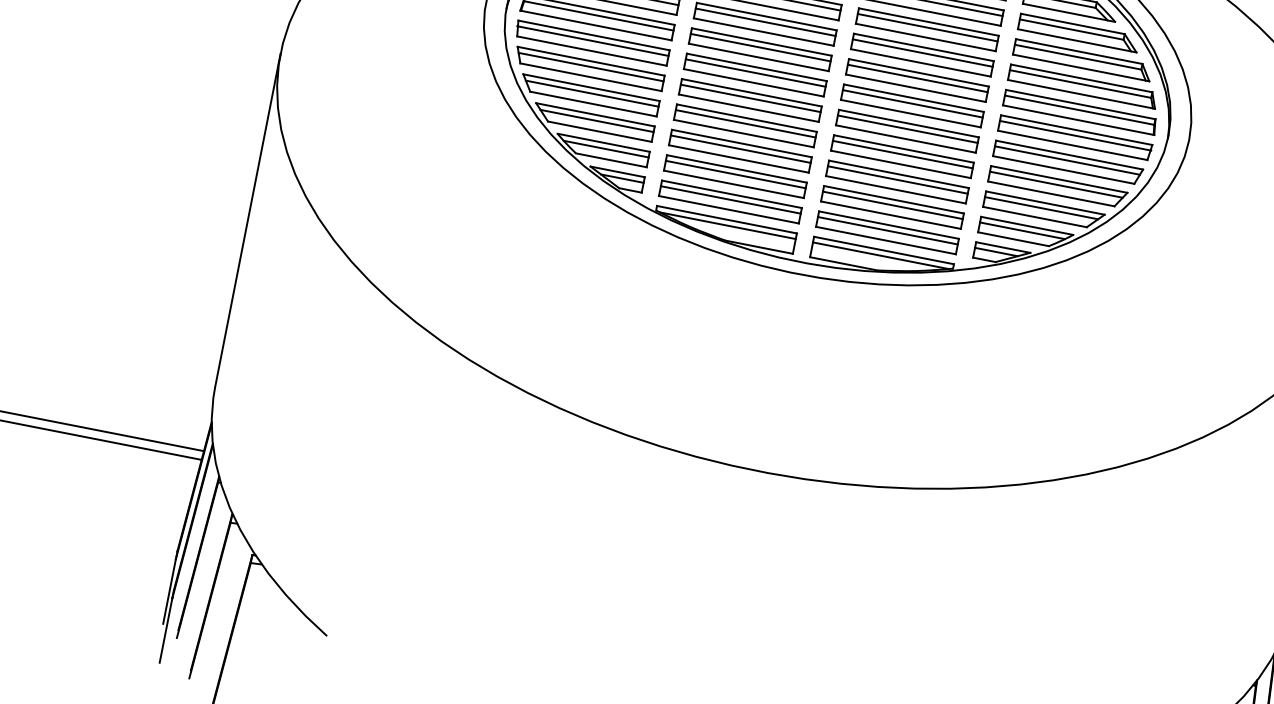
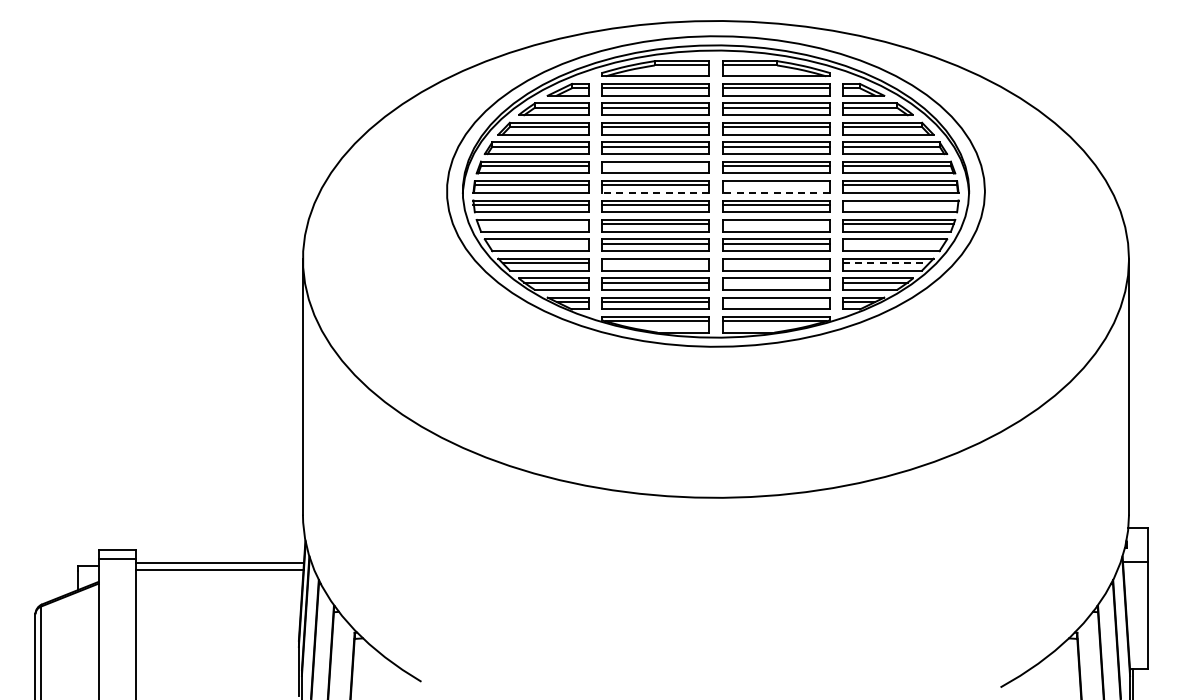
line: (765, 21) -> (655, 165), removed
line: (758, 56) -> (655, 192), solid -> dashed
line: (590, 67) -> (533, 224), removed
line: (916, 78) -> (775, 185), removed
line: (916, 87) -> (776, 192), solid -> dashed
line: (592, 93) -> (538, 243), removed
line: (906, 129) -> (775, 224), removed
line: (1075, 135) -> (900, 204), removed
line: (740, 149) -> (655, 263), removed
line: (896, 180) -> (775, 263), removed
line: (1056, 184) -> (893, 243), removed
line: (892, 205) -> (775, 282), removed
line: (1042, 208) -> (886, 263), solid -> dashed
line: (887, 230) -> (775, 301), removed

